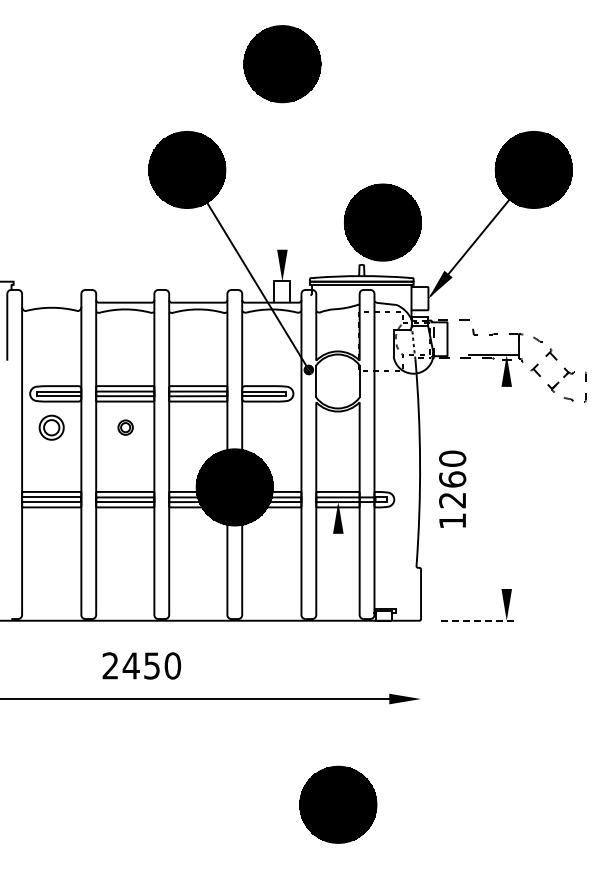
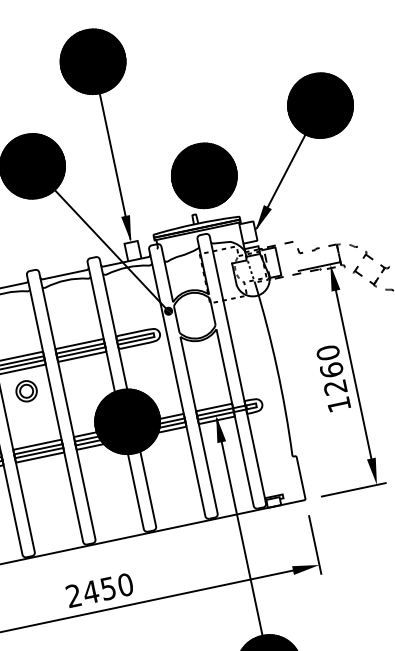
line: (282, 189) -> (115, 165), added
part: (125, 427) -> (26, 391), size x1.67
line: (506, 487) -> (353, 374), added
text: (452, 488) -> (333, 377), moved
line: (479, 620) -> (354, 489), dashed -> solid
line: (338, 636) -> (239, 527), added
text: (141, 665) -> (99, 590), moved
line: (421, 674) -> (315, 544), added

